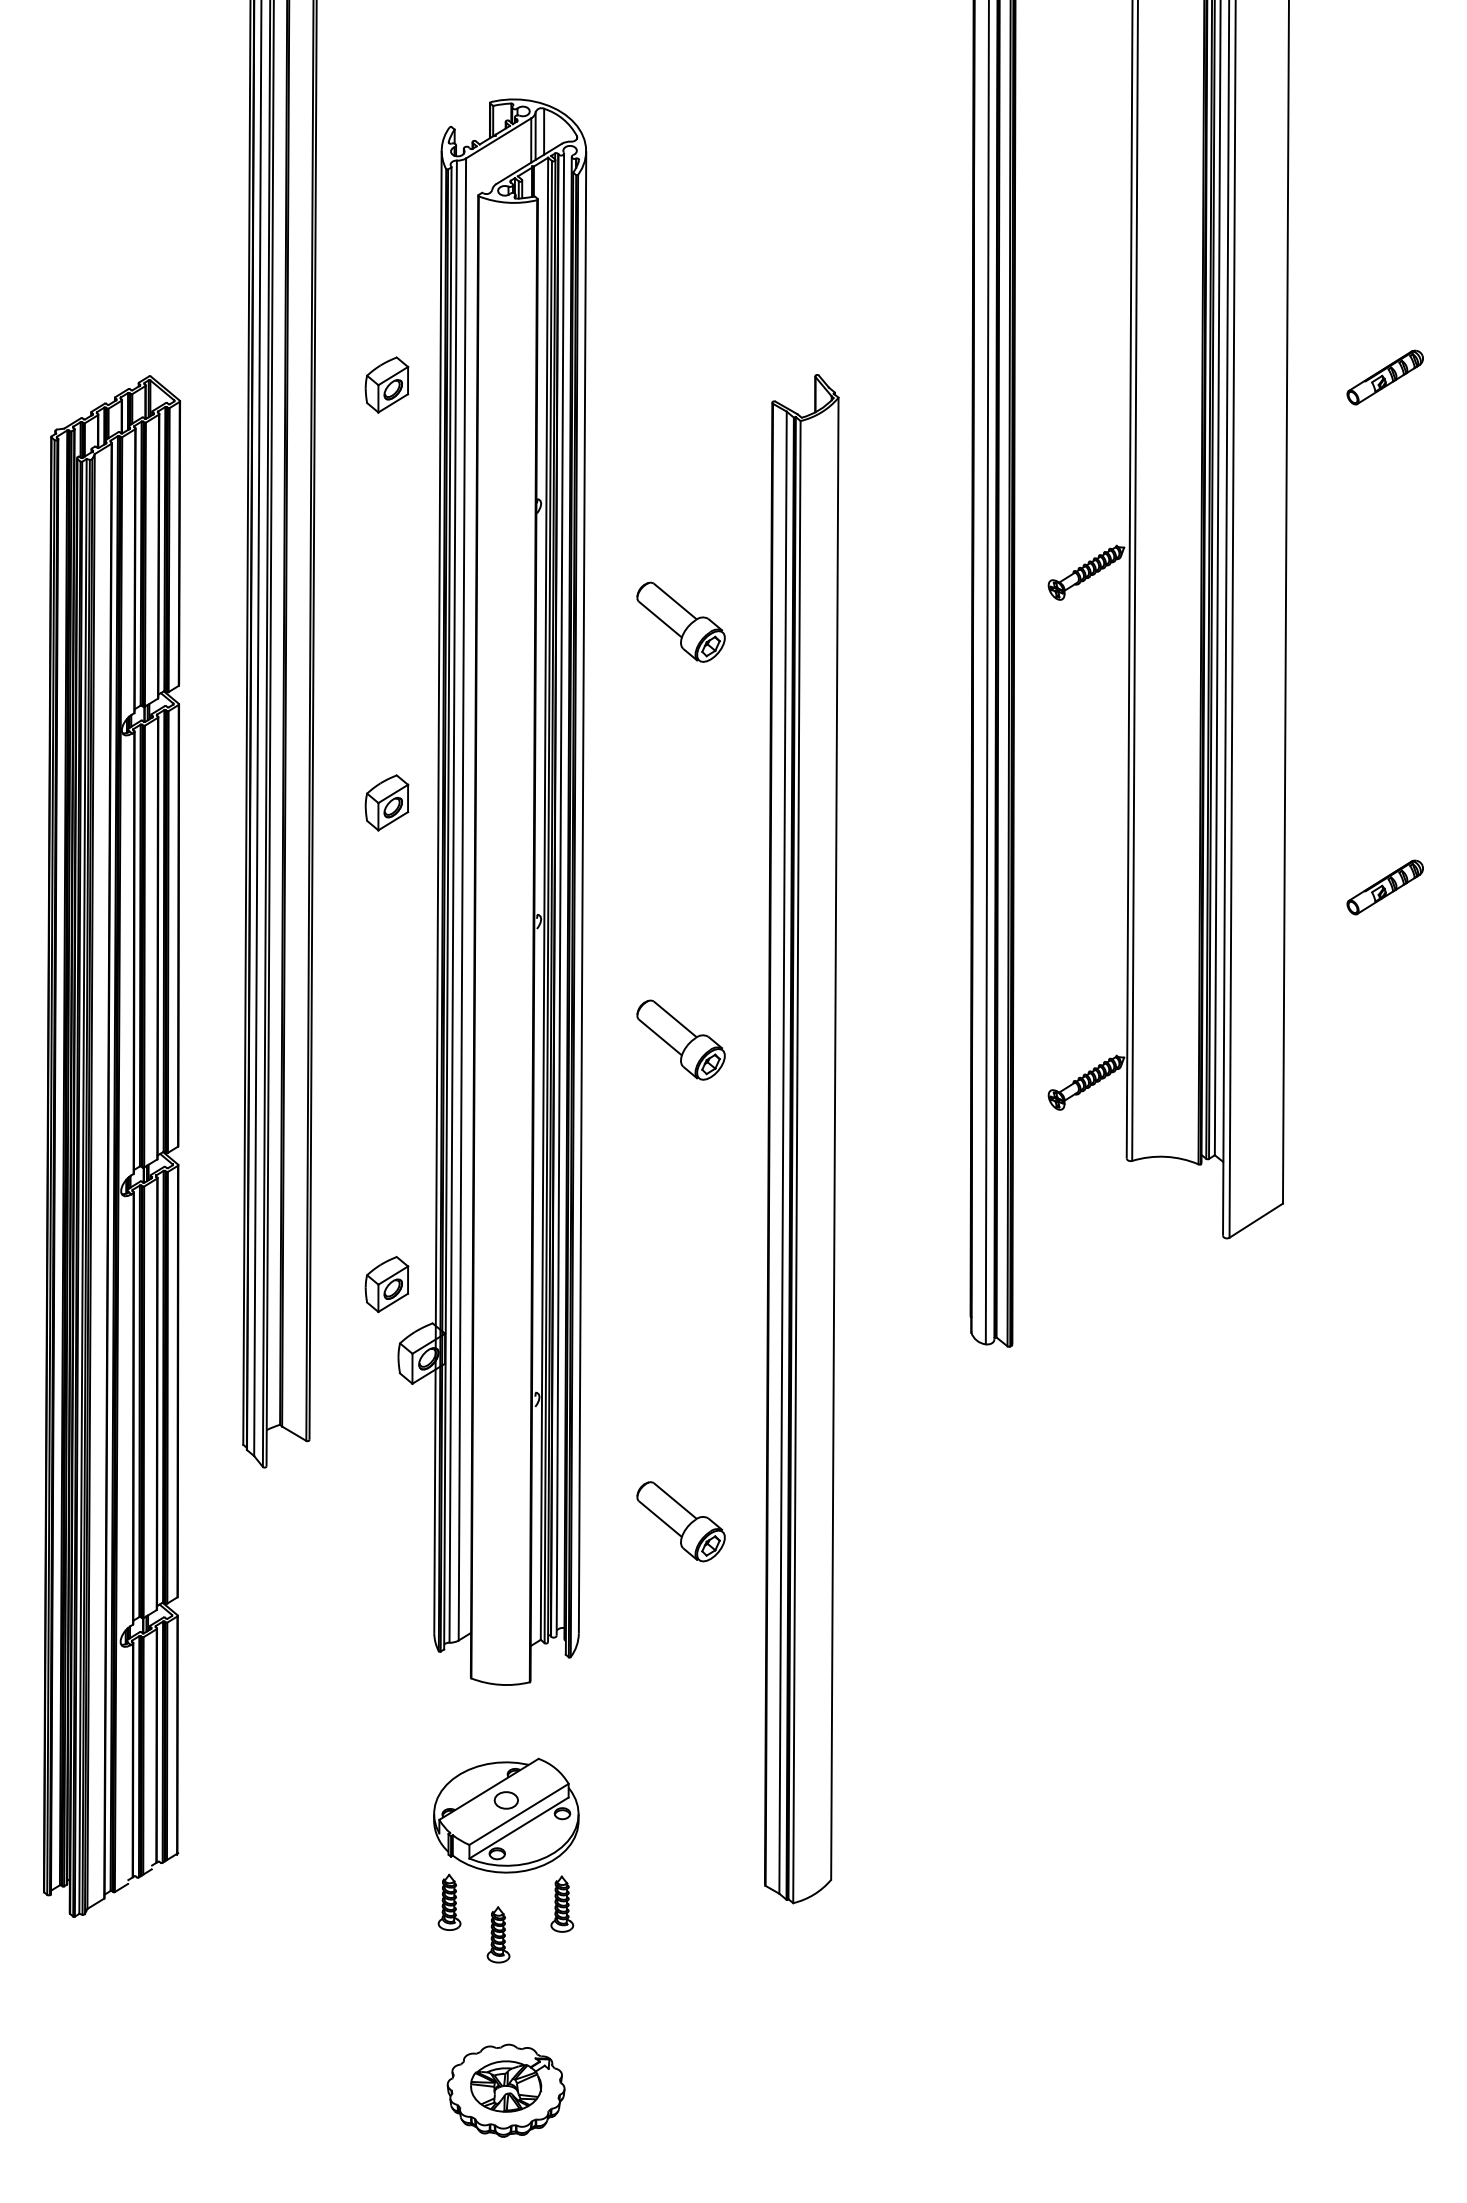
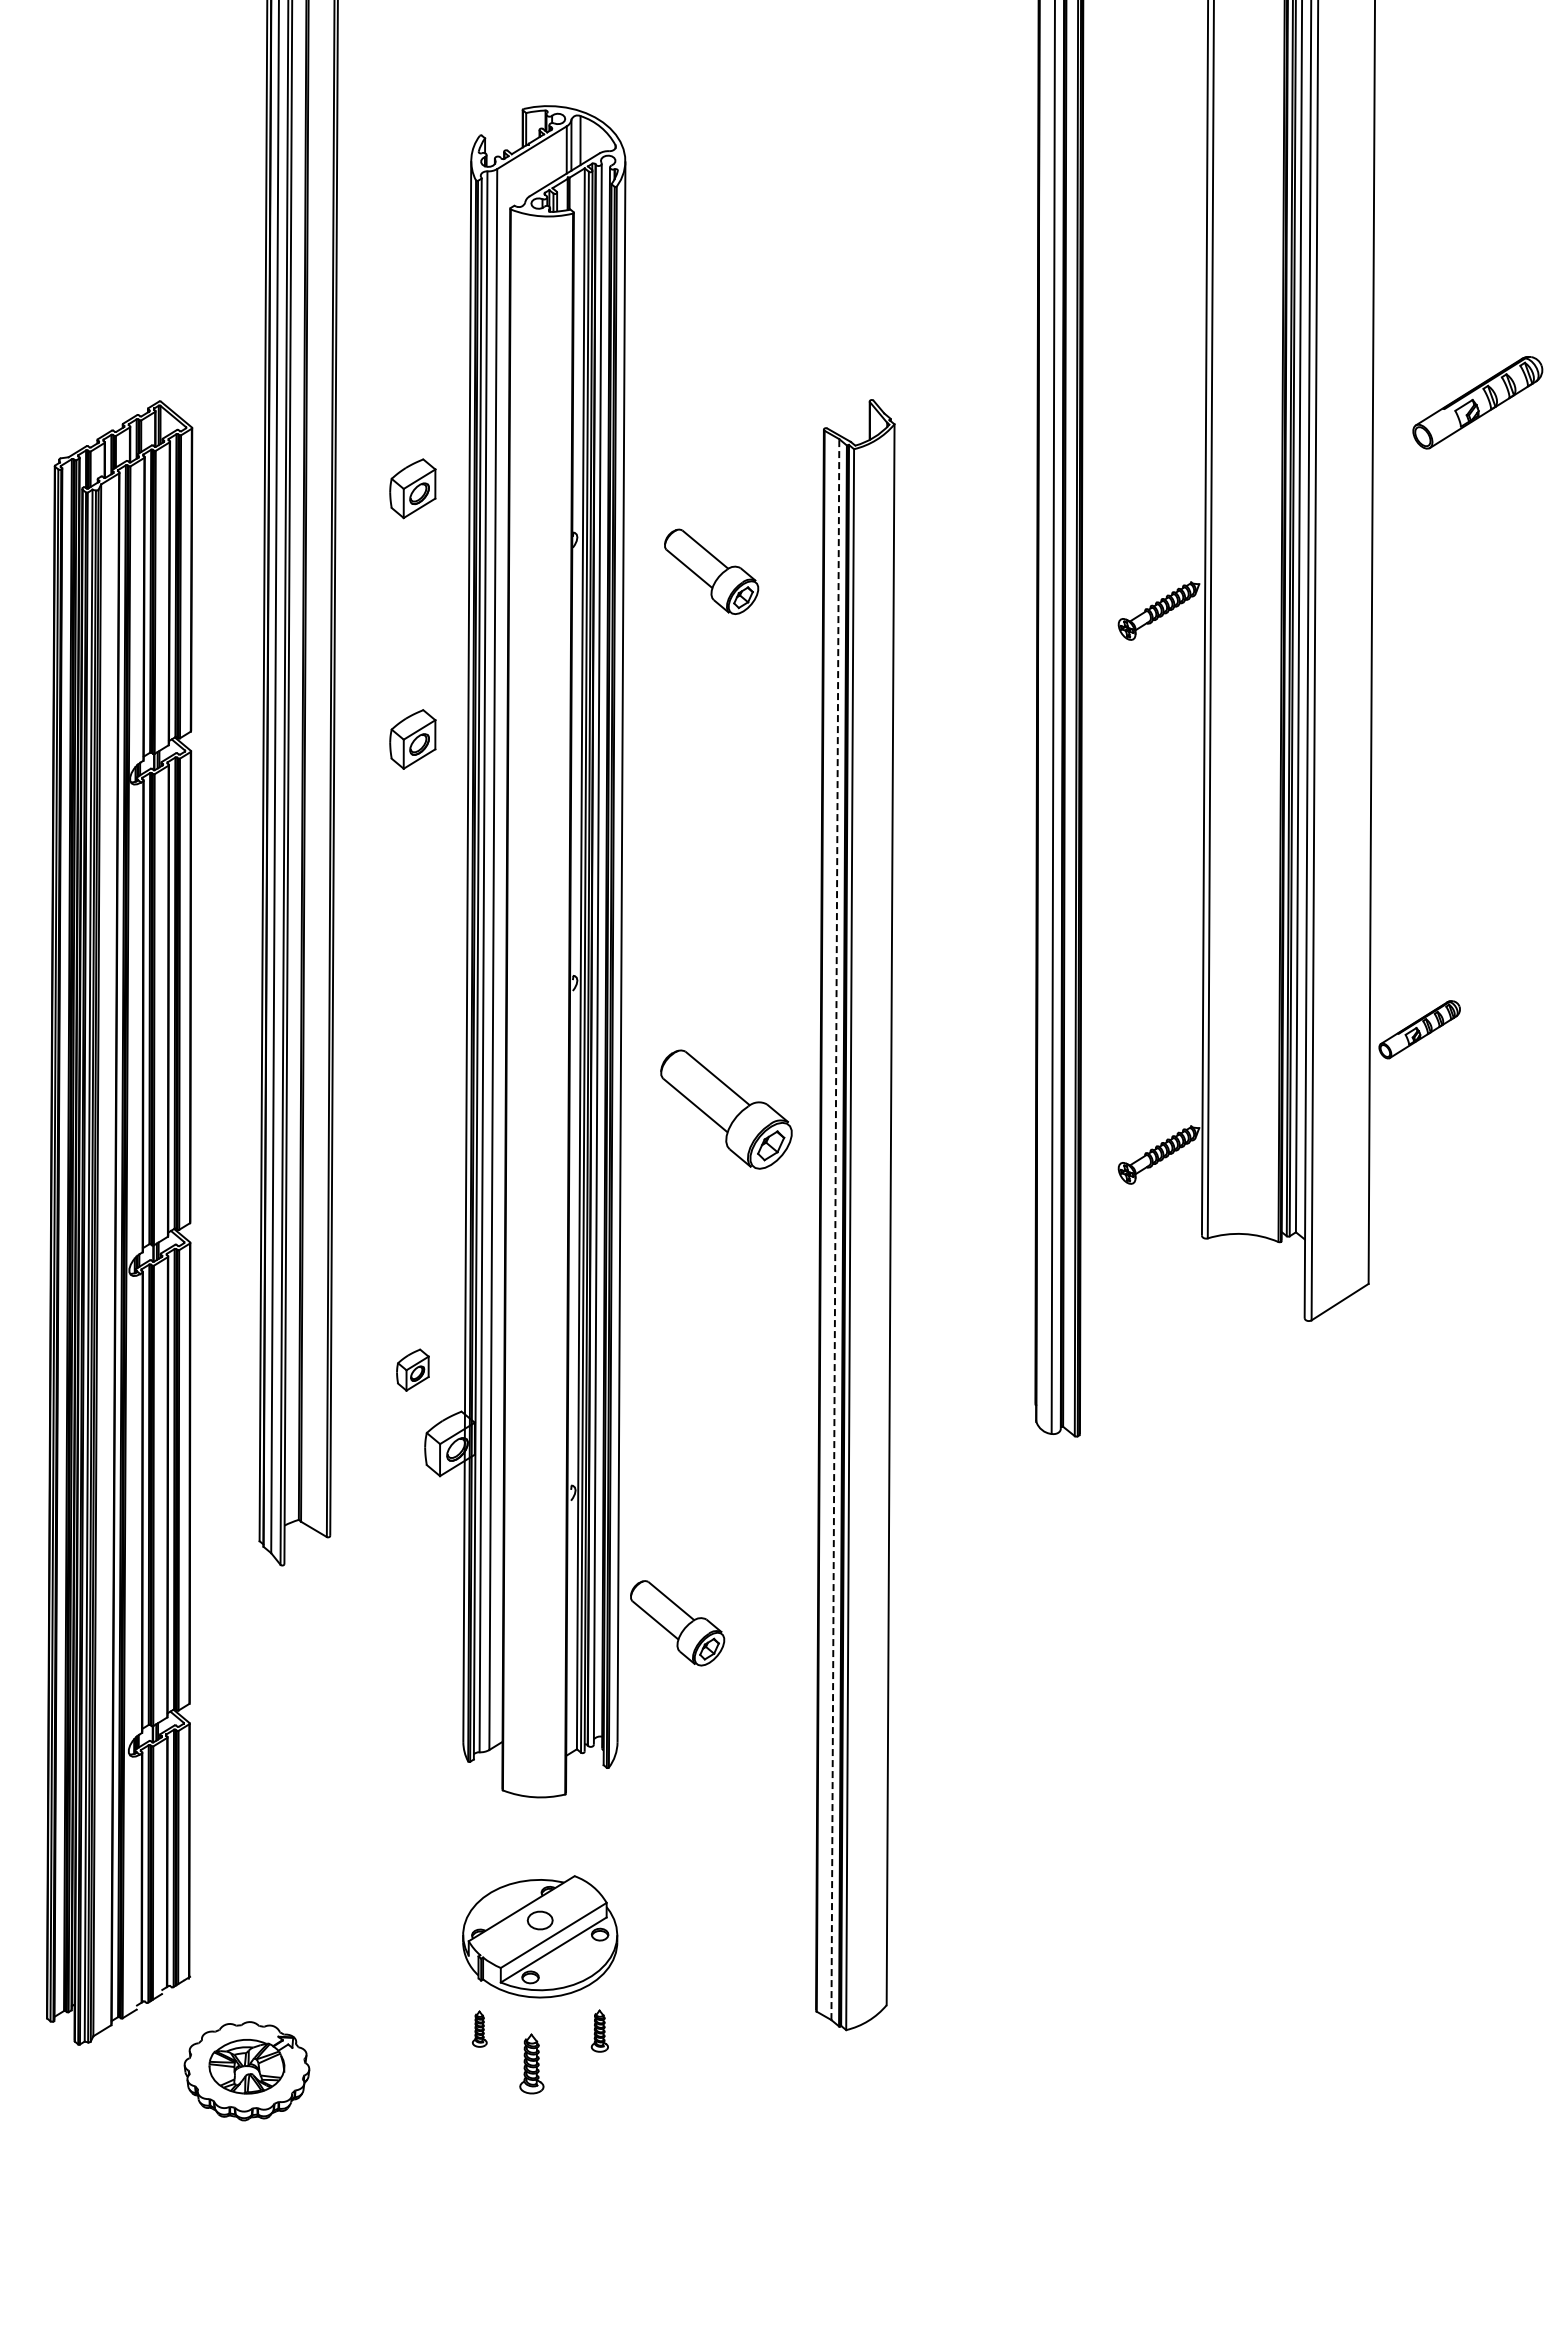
part: (1385, 377) -> (1477, 402), size x1.6
part: (386, 384) -> (412, 488), moved
part: (681, 621) -> (711, 571), moved
part: (386, 802) -> (412, 739), moved
part: (1385, 887) -> (1419, 1029), moved
part: (681, 1040) -> (726, 1109), size x1.4
line: (783, 1152) -> (835, 1229), solid -> dashed
part: (386, 1283) -> (412, 1369), size x0.7
part: (681, 1521) -> (677, 1623), moved
part: (449, 1901) -> (479, 2028), size x0.6
part: (561, 1903) -> (599, 2030), size x0.7
part: (505, 2091) -> (246, 2071), moved

